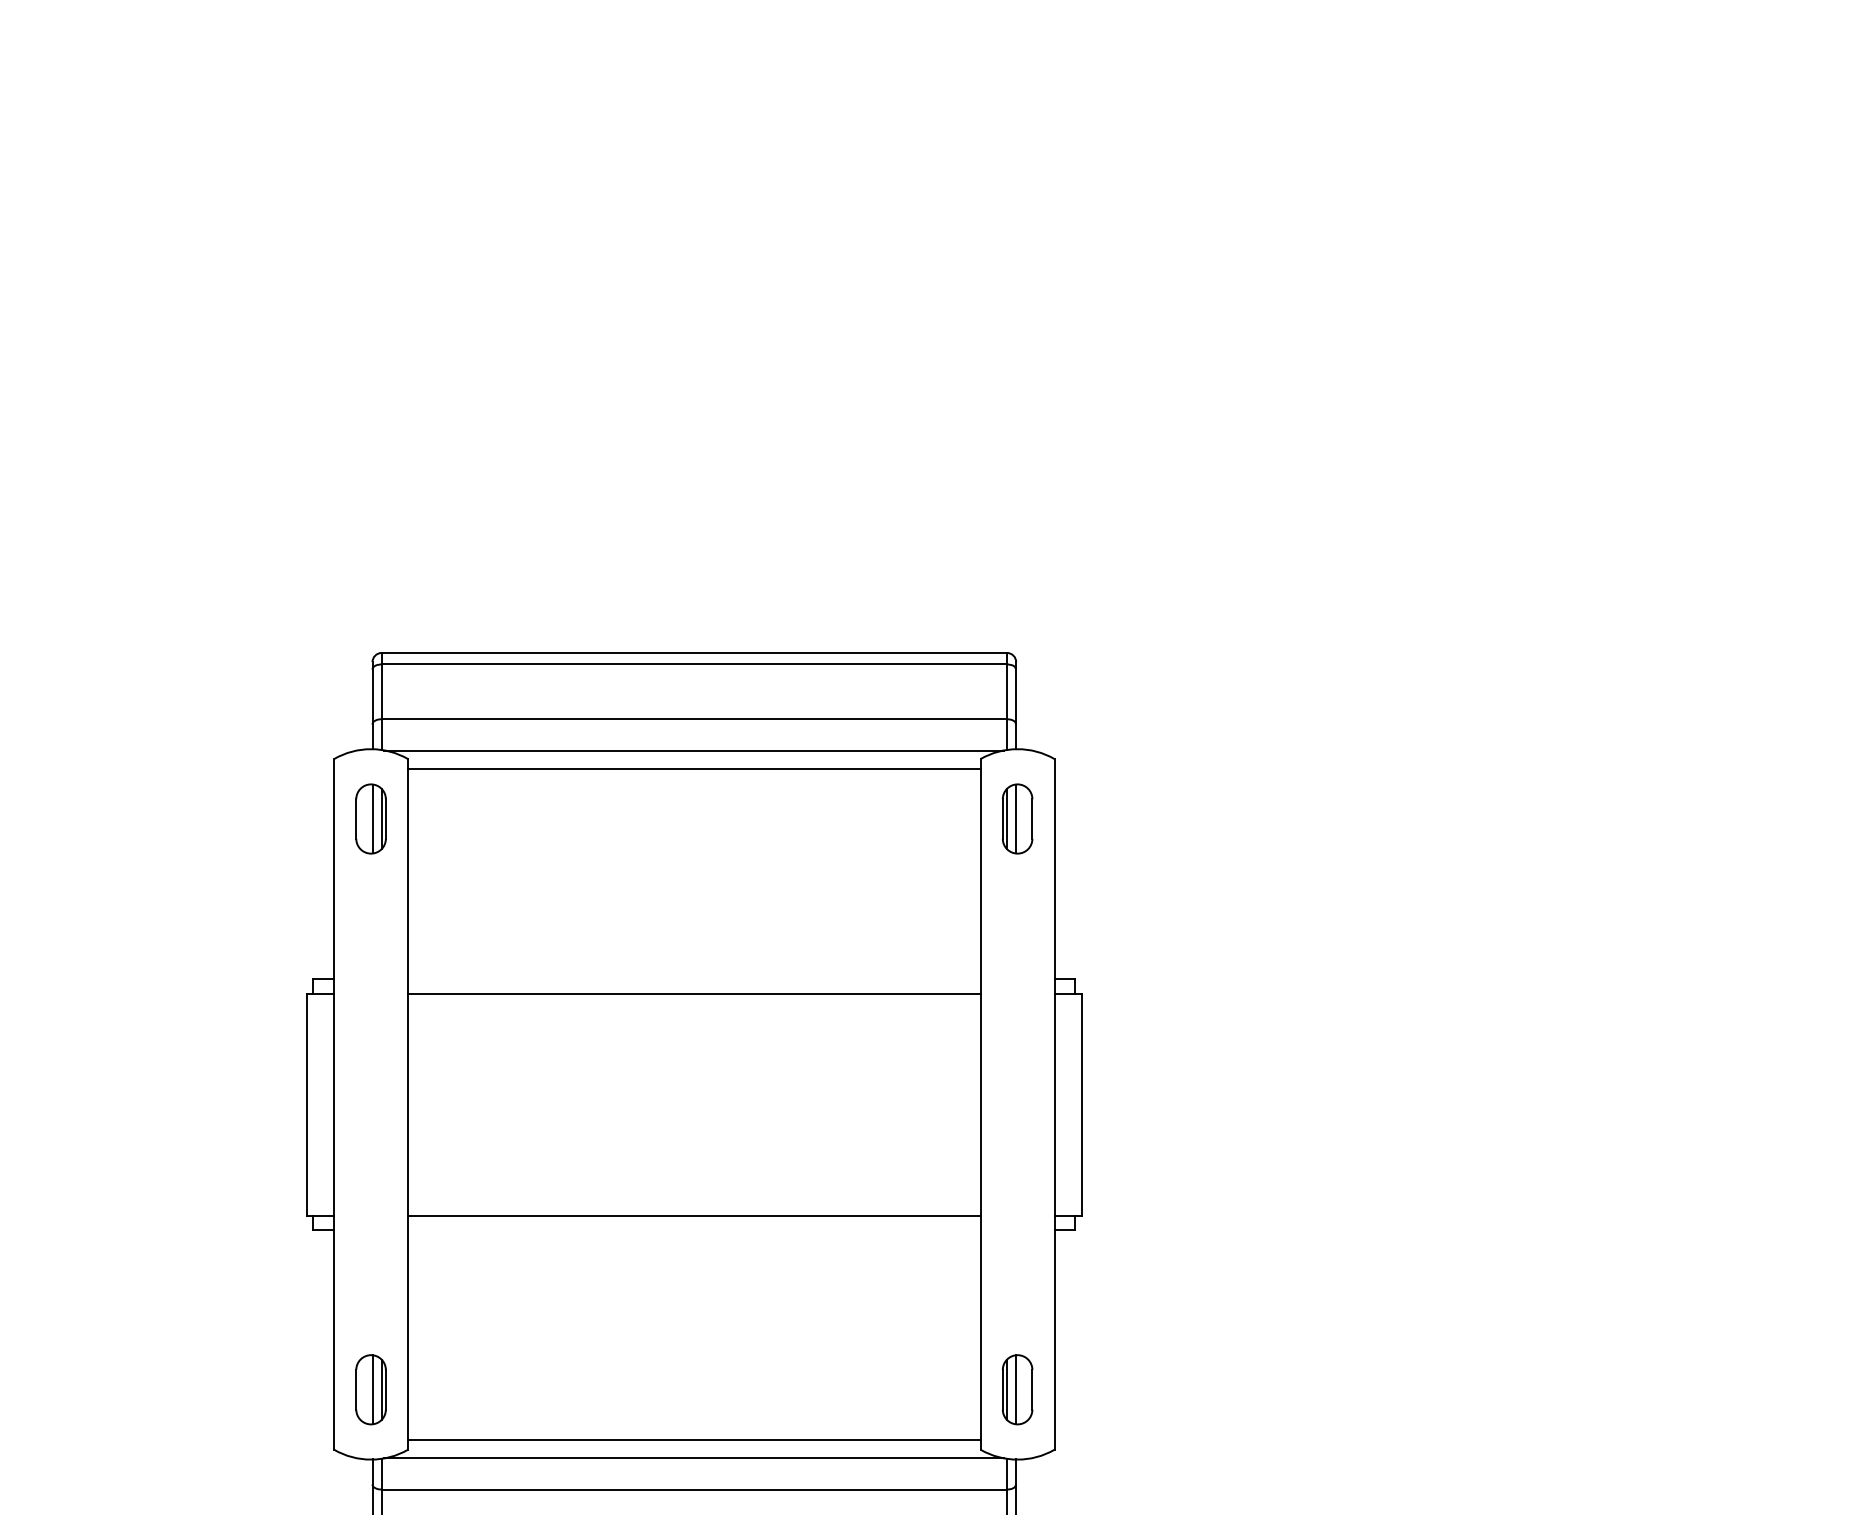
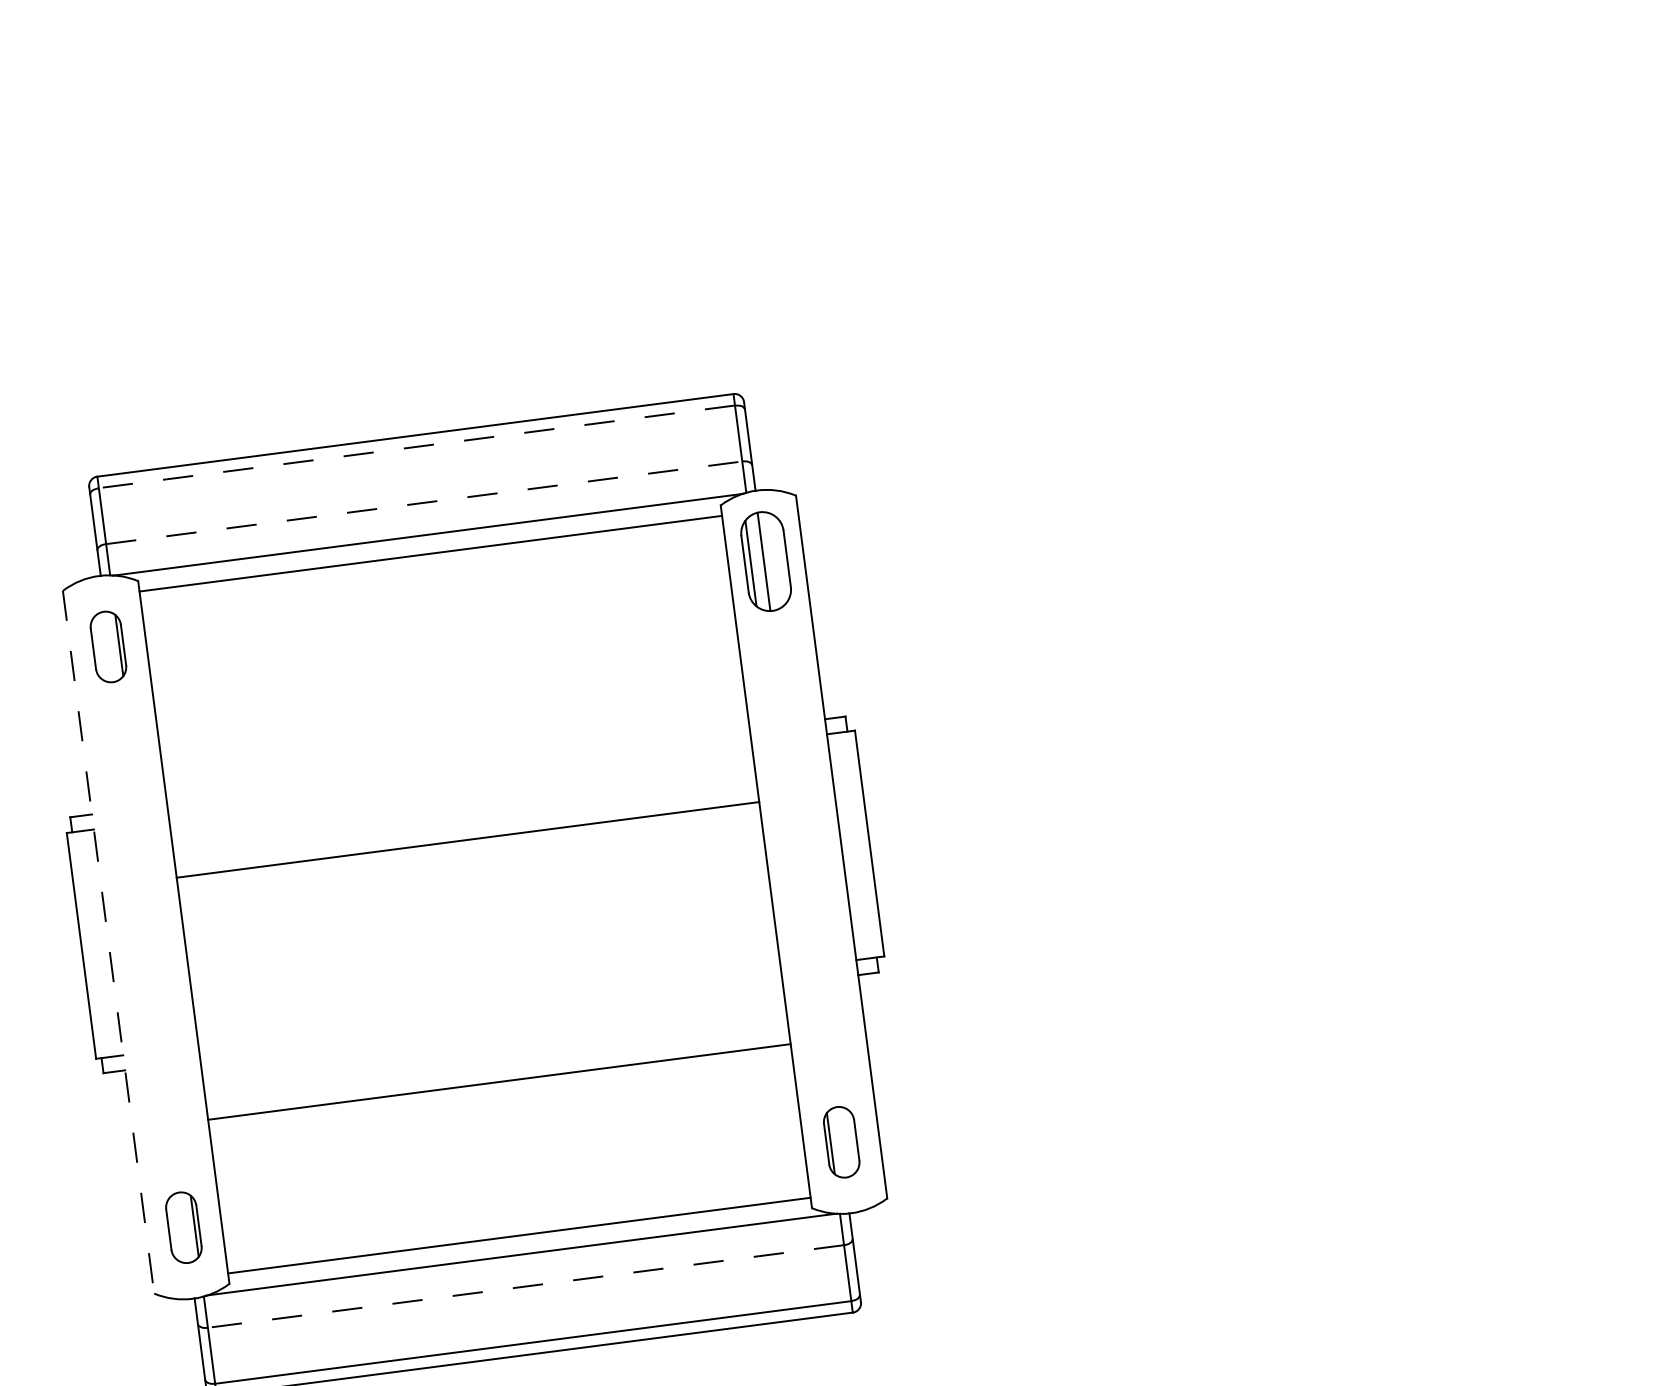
line: (694, 664) -> (417, 447), solid -> dashed
line: (694, 719) -> (424, 503), solid -> dashed
line: (372, 818) -> (109, 646), removed
part: (1017, 818) -> (766, 561), size x1.4
line: (694, 993) -> (468, 839), moved
line: (334, 1104) -> (108, 942), solid -> dashed
line: (694, 1215) -> (499, 1081), moved
line: (372, 1389) -> (185, 1227), removed
line: (1016, 1389) -> (840, 1142), removed
line: (694, 1489) -> (526, 1286), solid -> dashed

